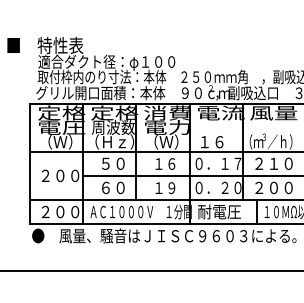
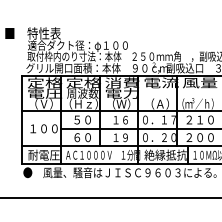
text: (216, 141) -> (158, 103), １６ -> （Ａ）
text: (60, 142) -> (44, 104), （Ｗ） -> （Ｖ）
text: (44, 174) -> (32, 127), ２００ -> １００
text: (60, 211) -> (44, 154), ２００ -> 耐電圧
text: (226, 211) -> (165, 154), 耐電圧 -> 絶縁抵抗

